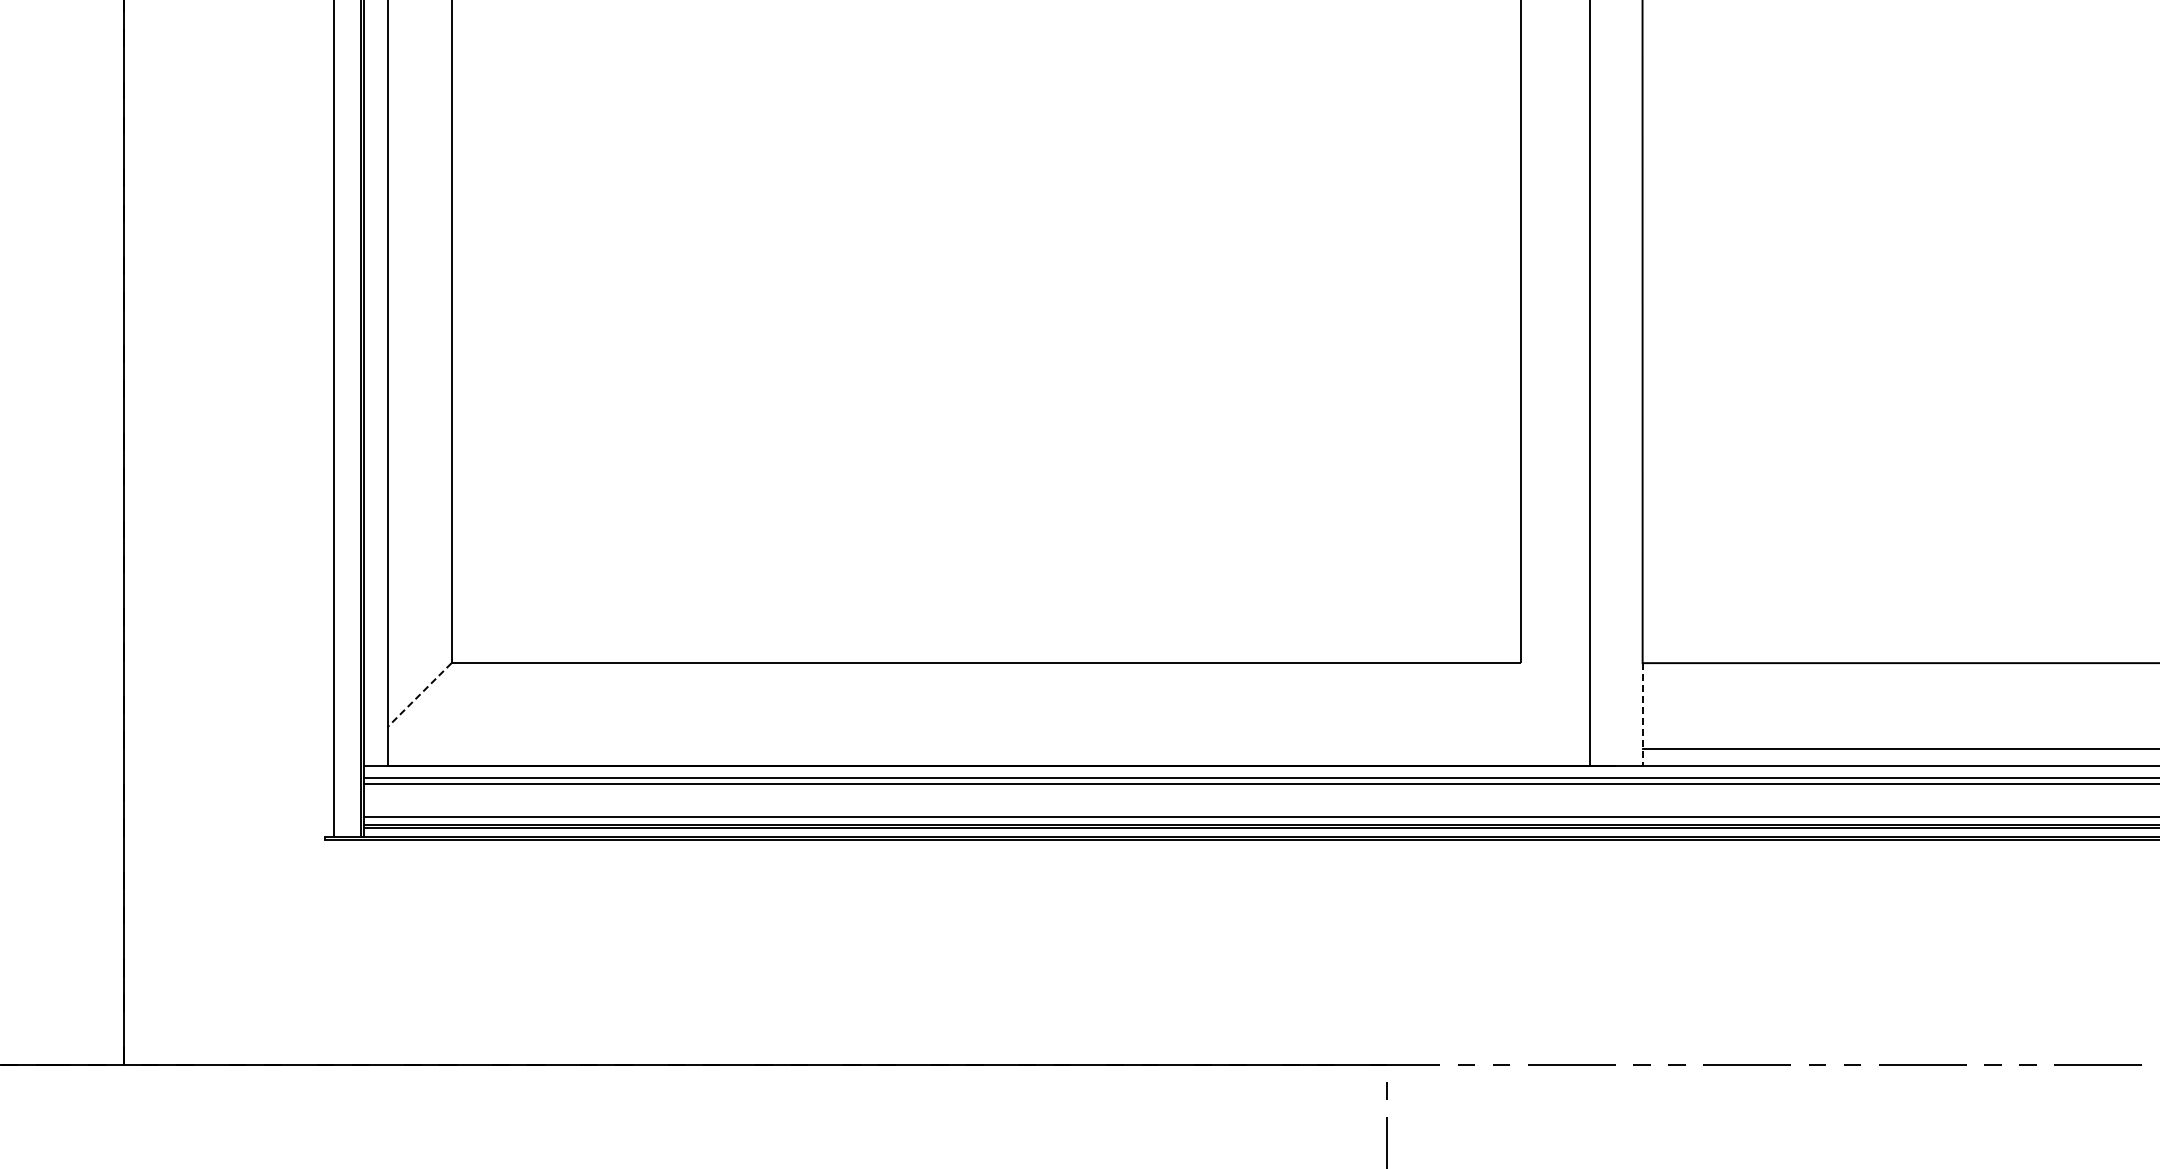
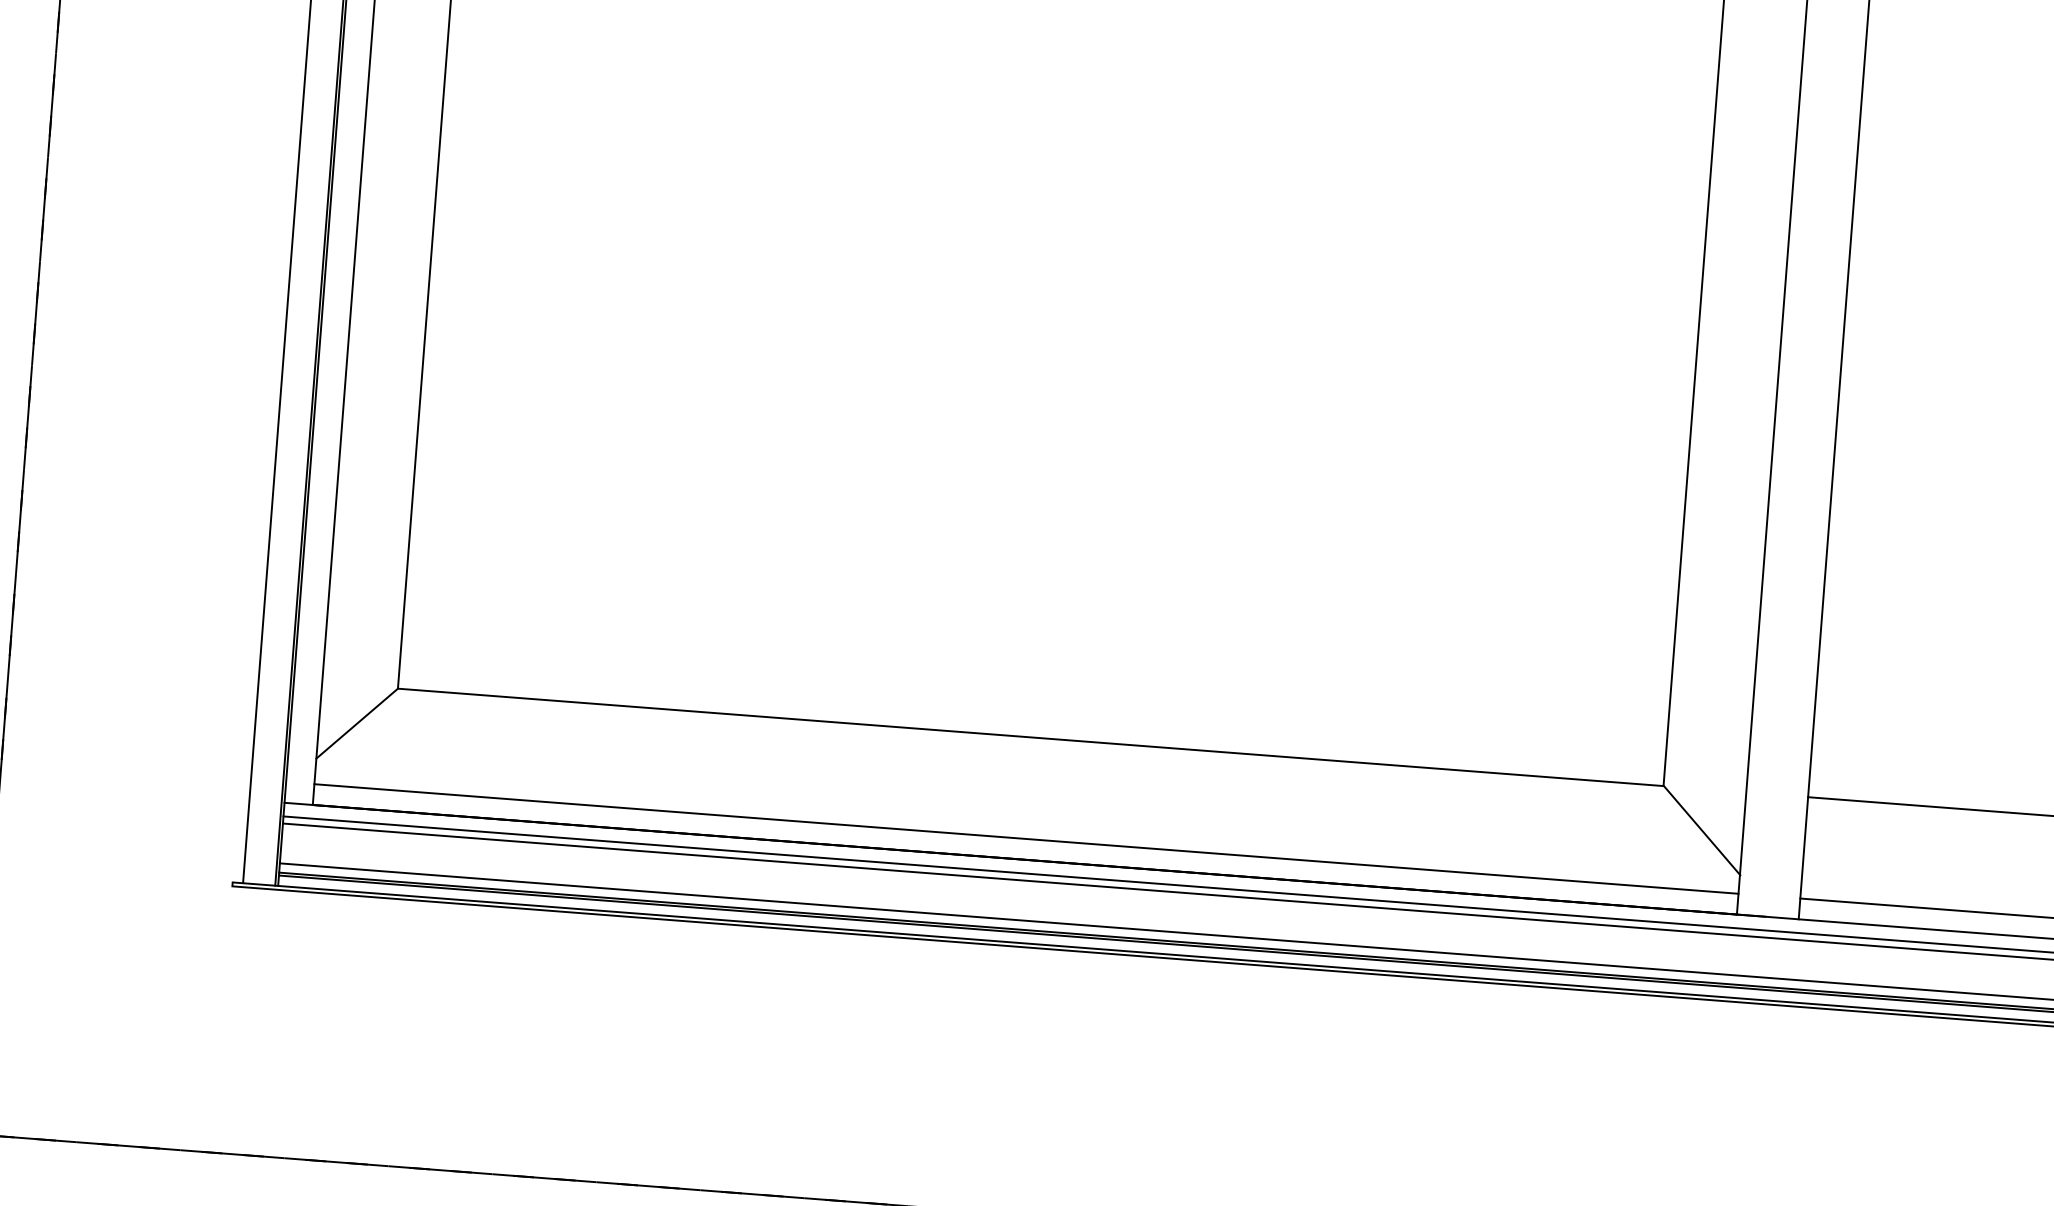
line: (419, 695) -> (356, 724), dashed -> solid
line: (1555, 698) -> (1701, 831), added
line: (1642, 714) -> (1803, 857), dashed -> solid
line: (988, 748) -> (1025, 838), added

